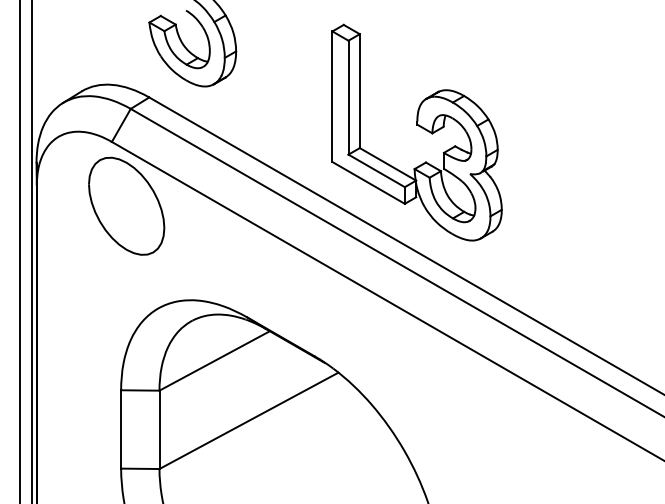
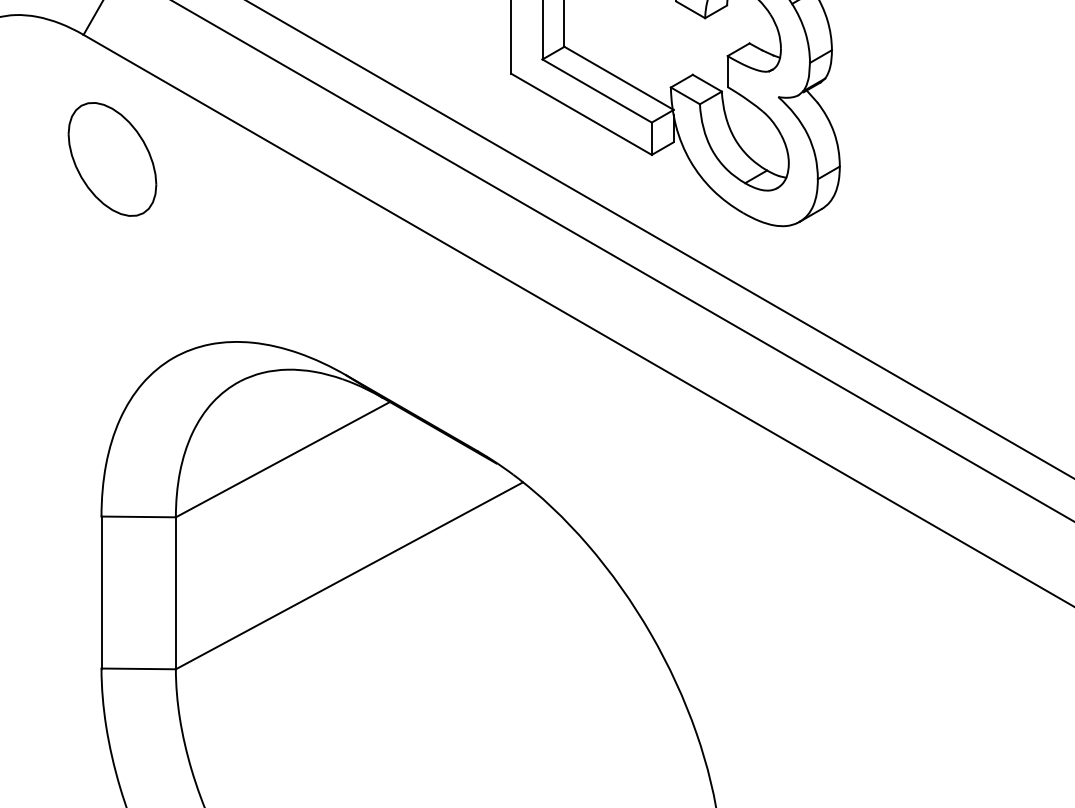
part: (126, 205) -> (111, 158), size x0.6

